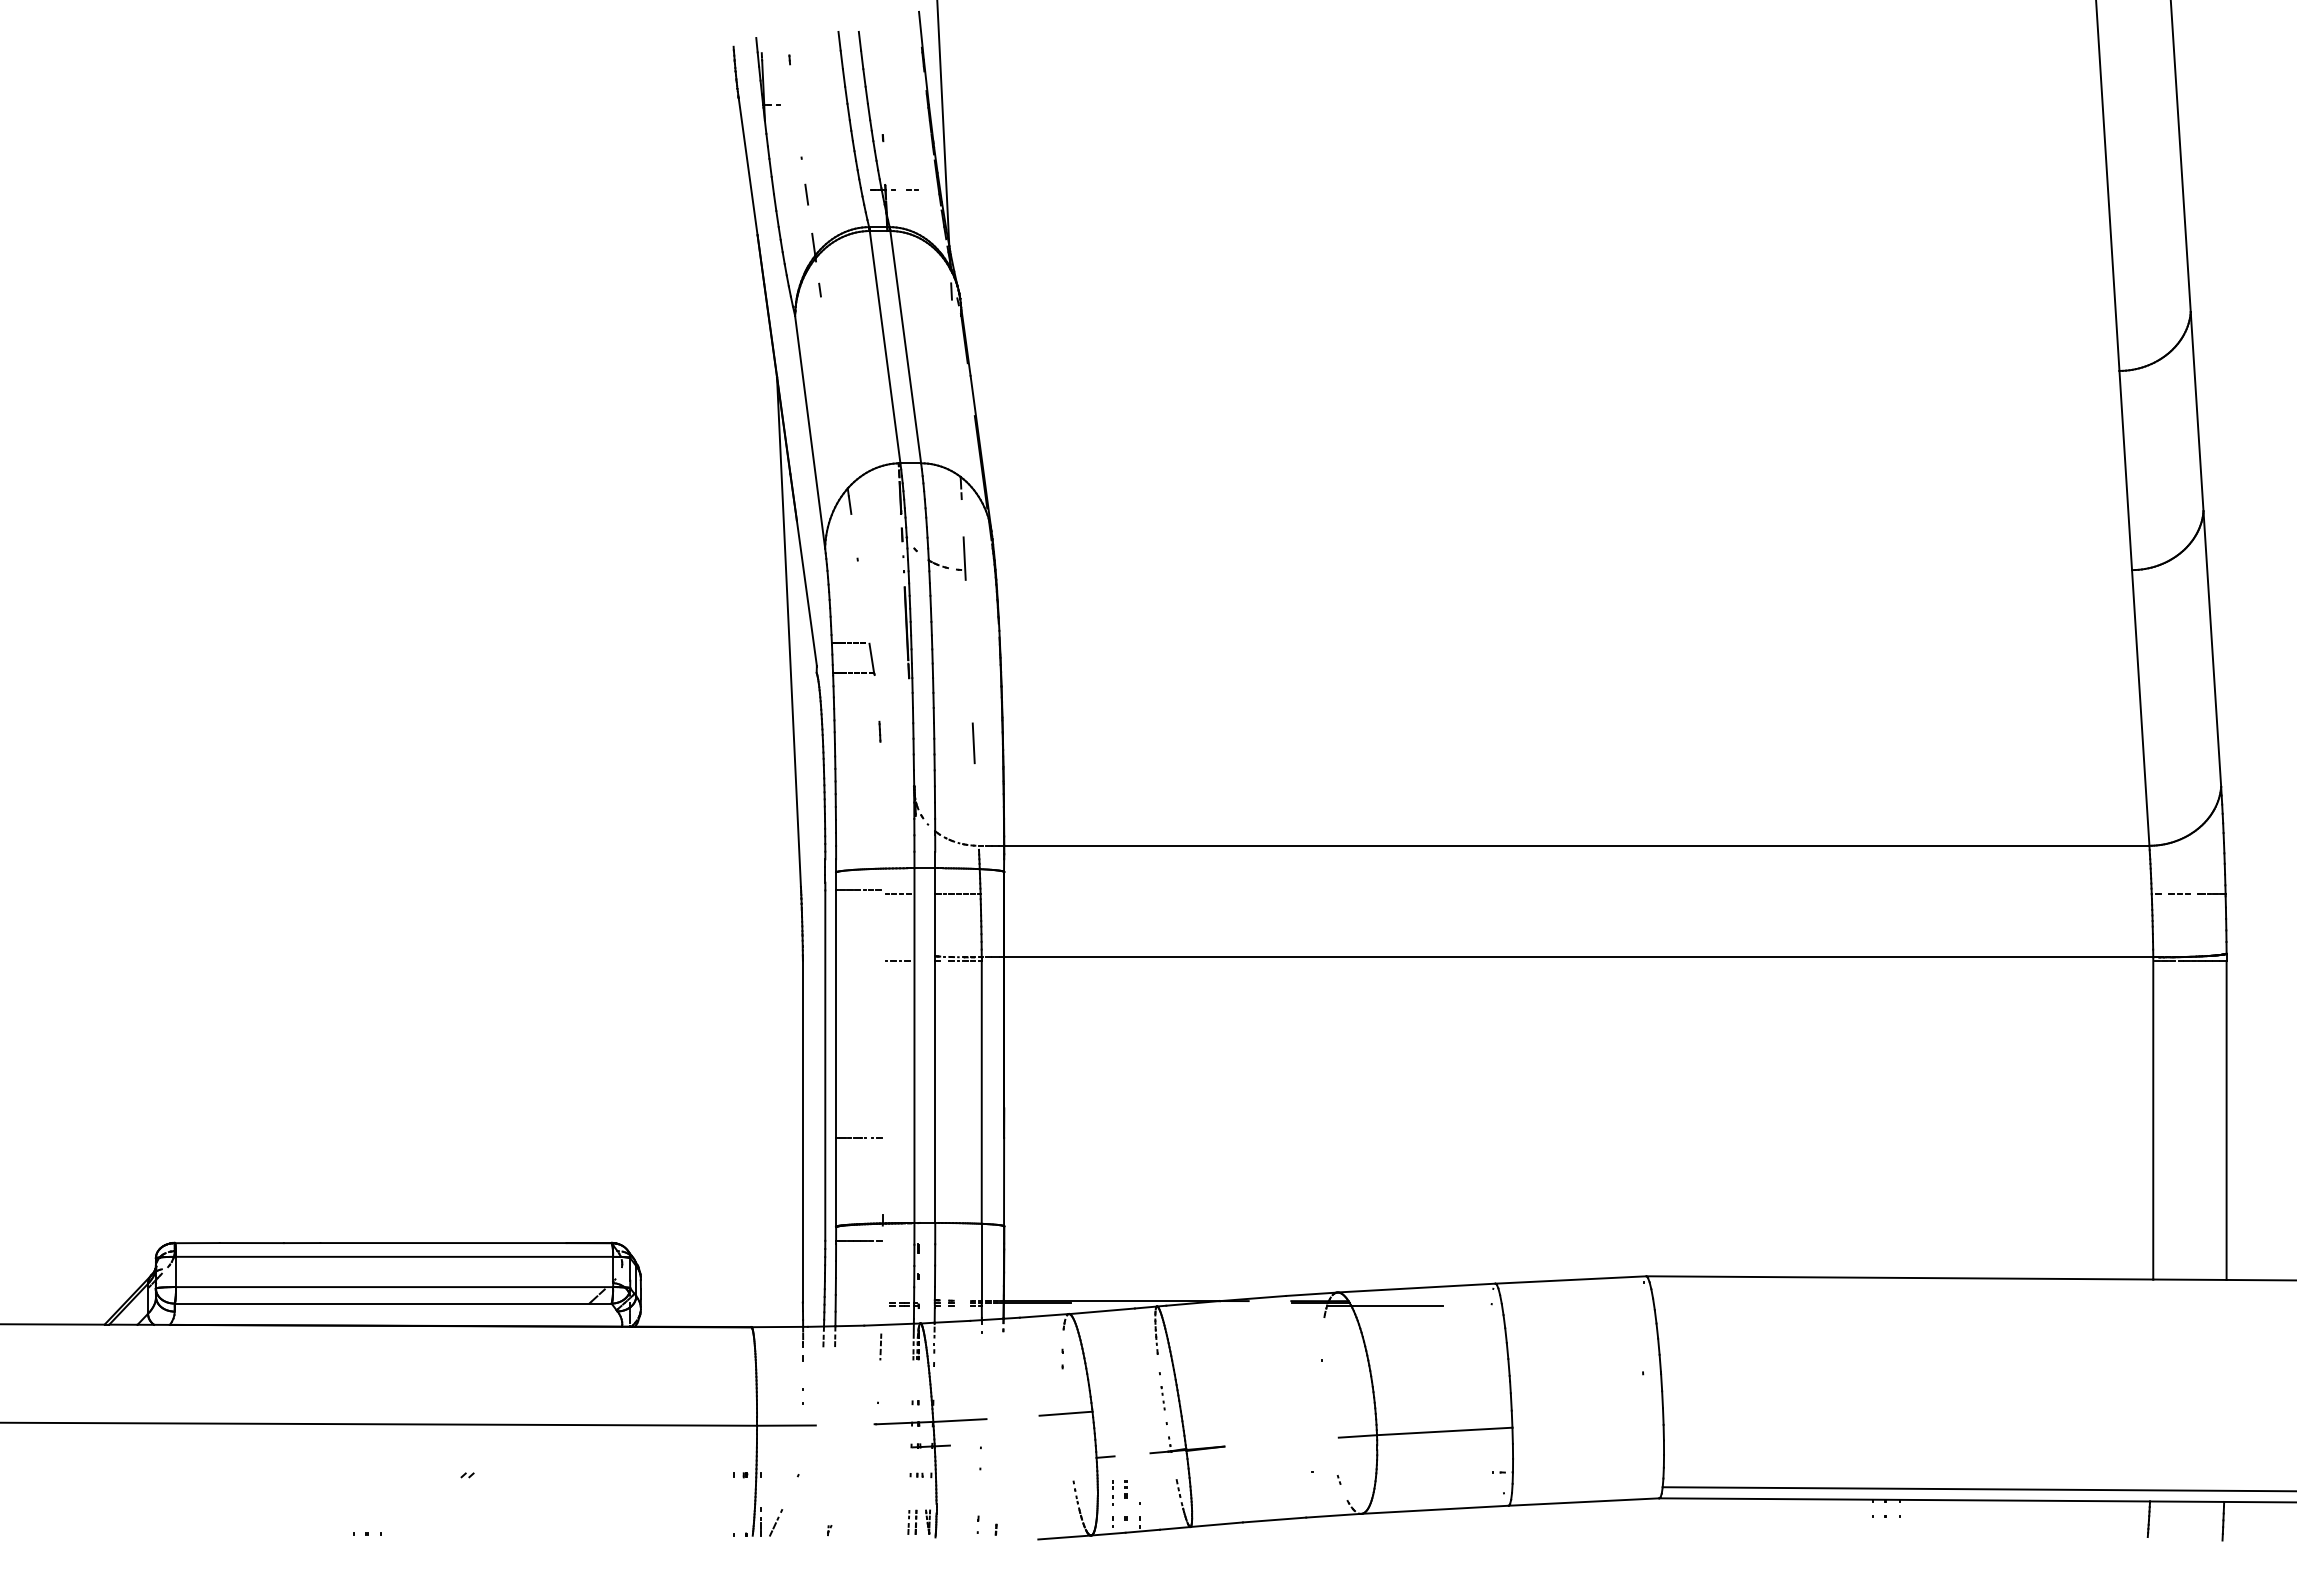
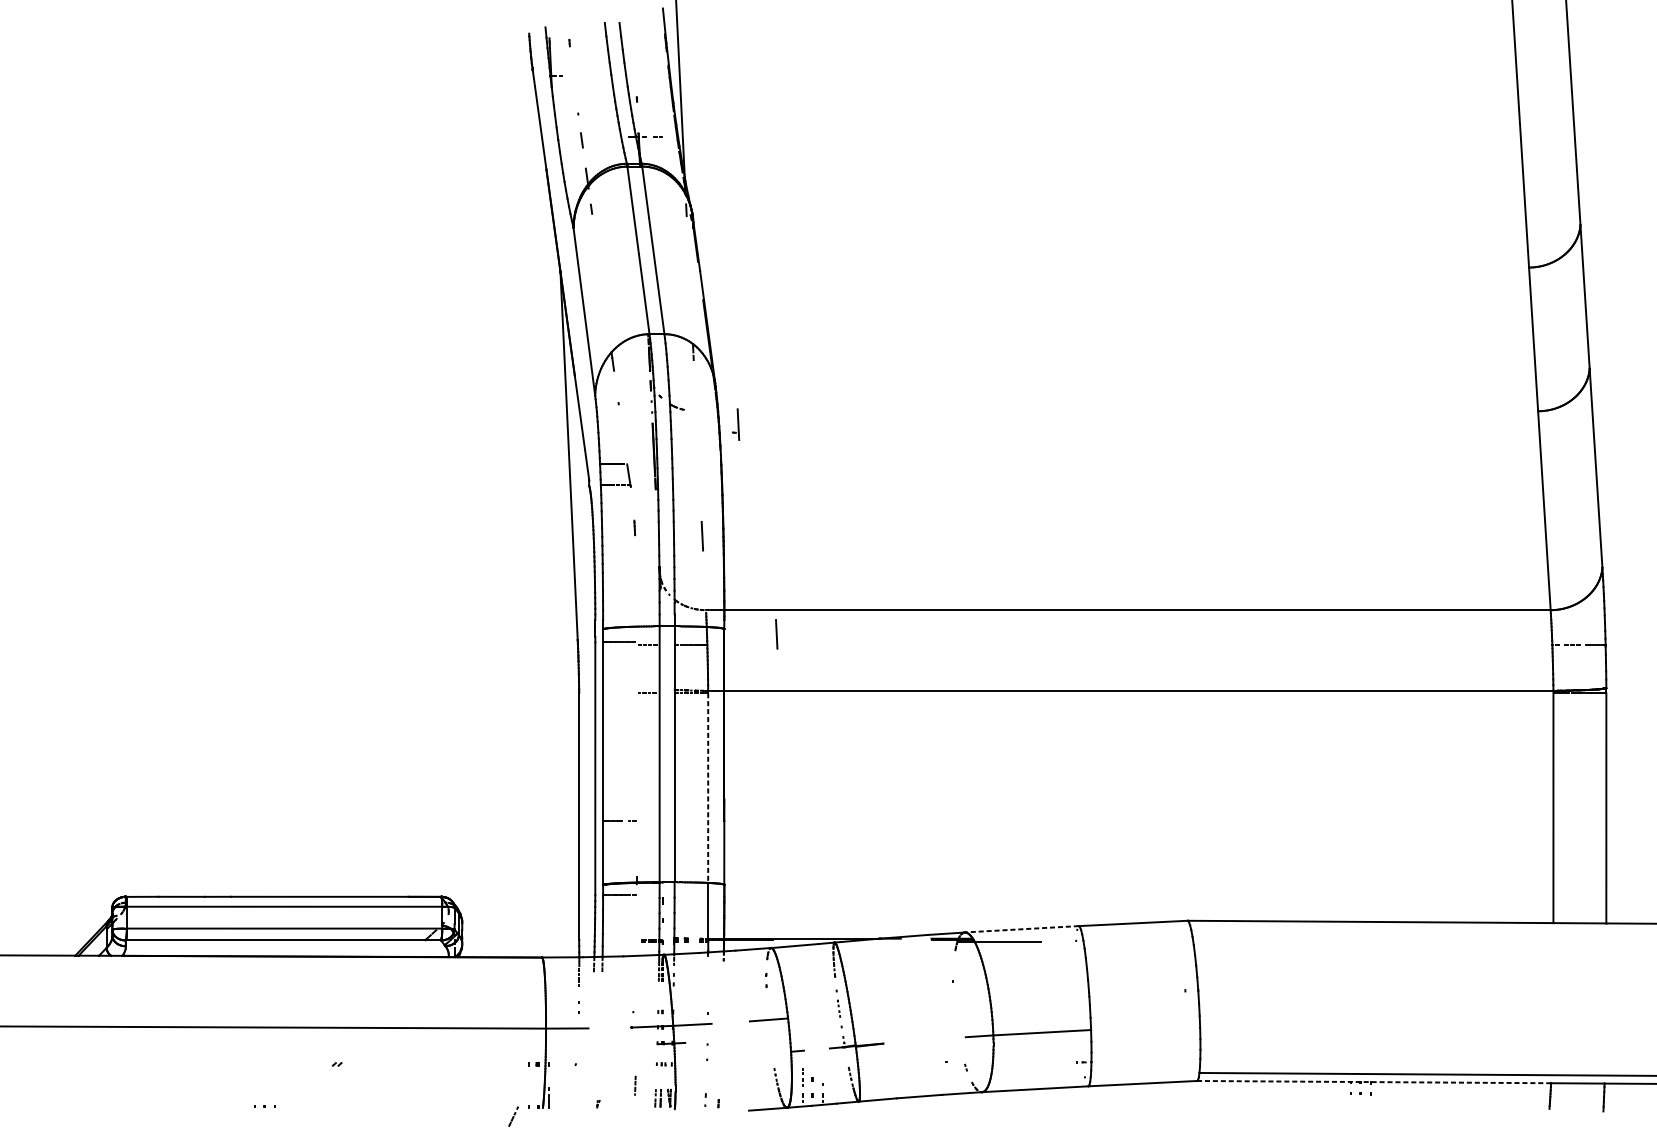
part: (961, 558) -> (736, 424), moved
line: (1076, 879) -> (776, 634), added
line: (981, 1092) -> (708, 788), solid -> dashed
line: (1416, 1288) -> (1021, 929), solid -> dashed
line: (880, 1346) -> (635, 1085), moved
line: (1905, 1499) -> (1374, 1081), solid -> dashed
part: (776, 1522) -> (513, 1116), moved

